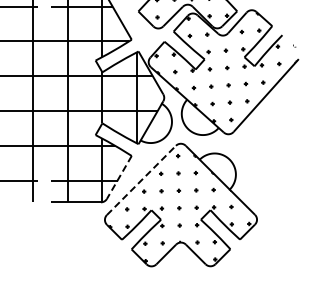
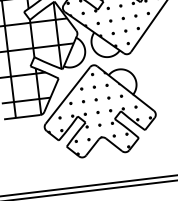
line: (119, 177) -> (51, 95), dashed -> solid
line: (141, 180) -> (67, 95), dashed -> solid

